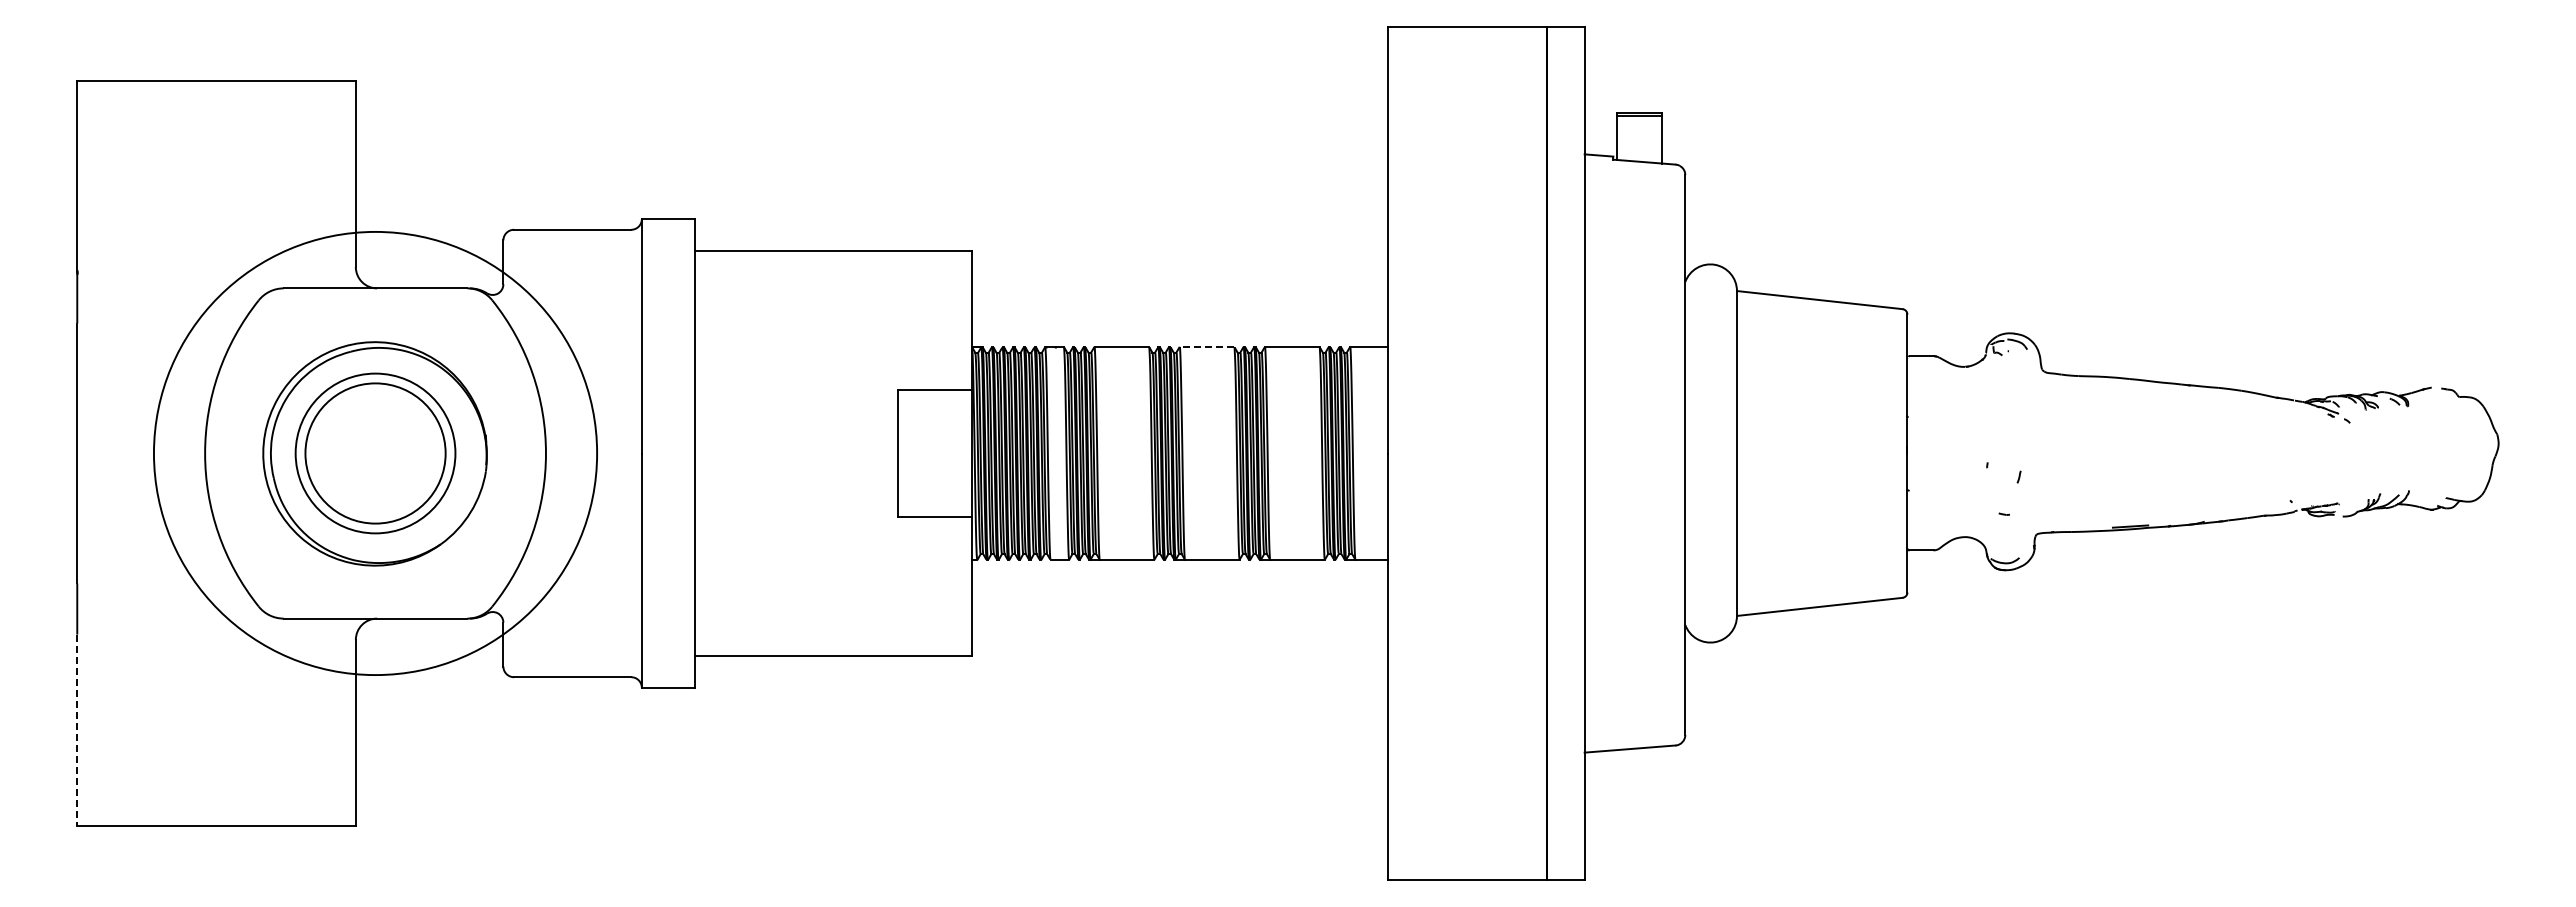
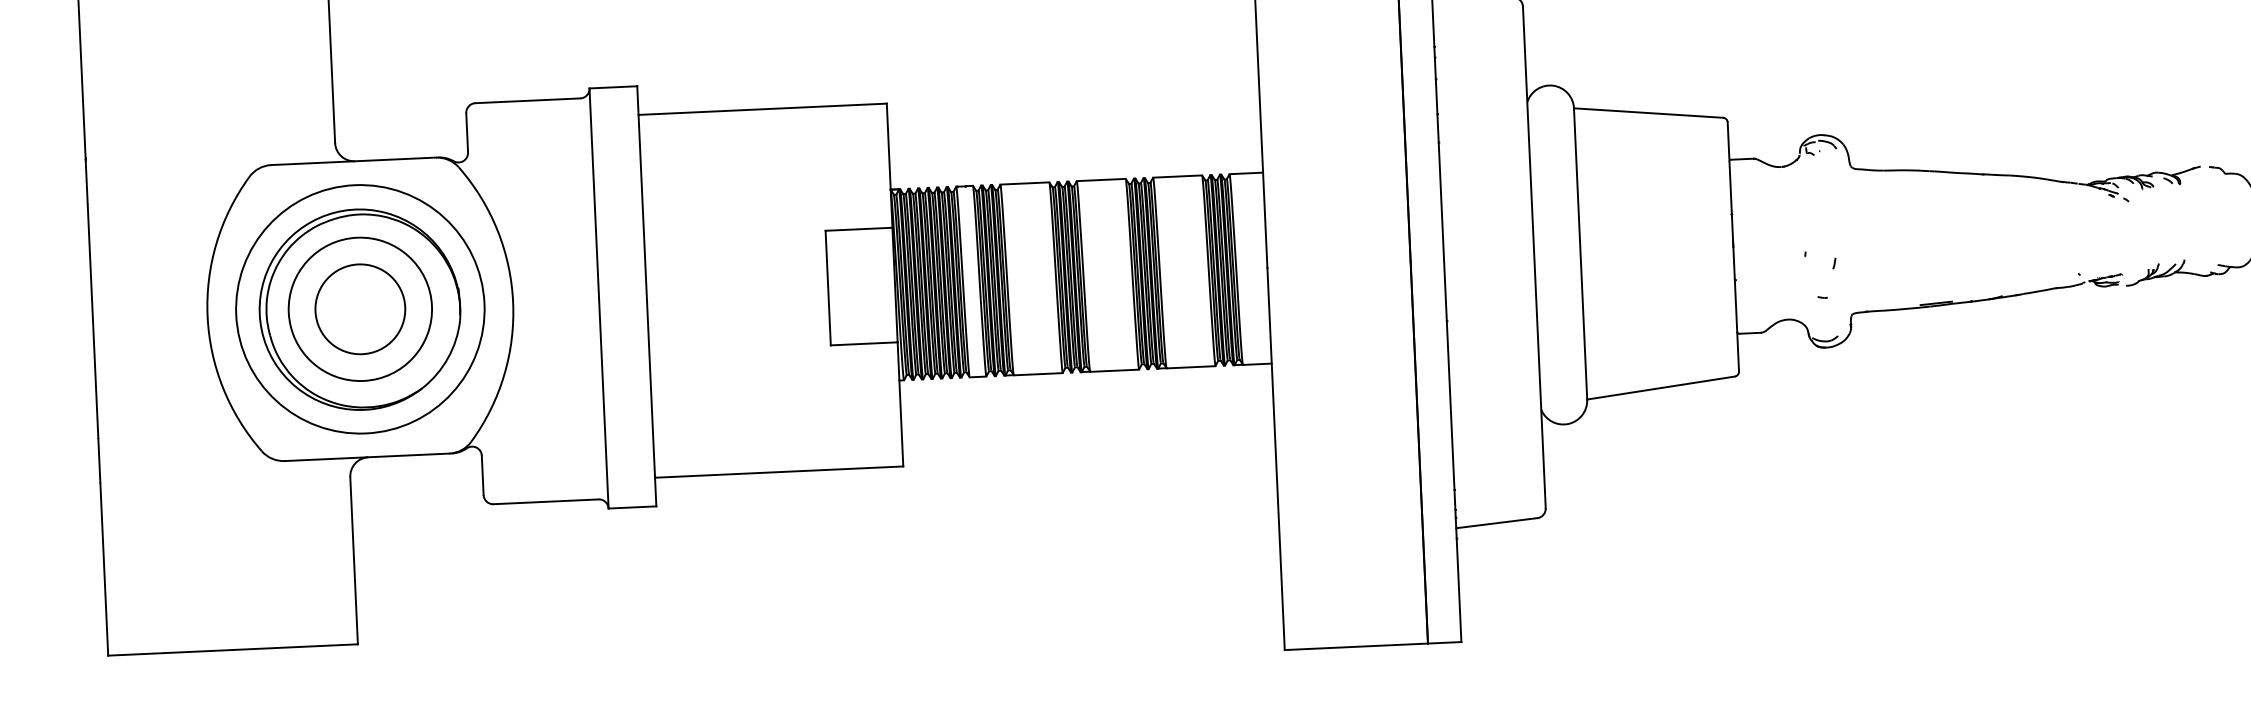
line: (1206, 346) -> (1100, 179), dashed -> solid
circle: (375, 453) -> (360, 309), size x0.62
circle: (375, 453) -> (360, 309), size x0.71
line: (77, 730) -> (104, 569), dashed -> solid

